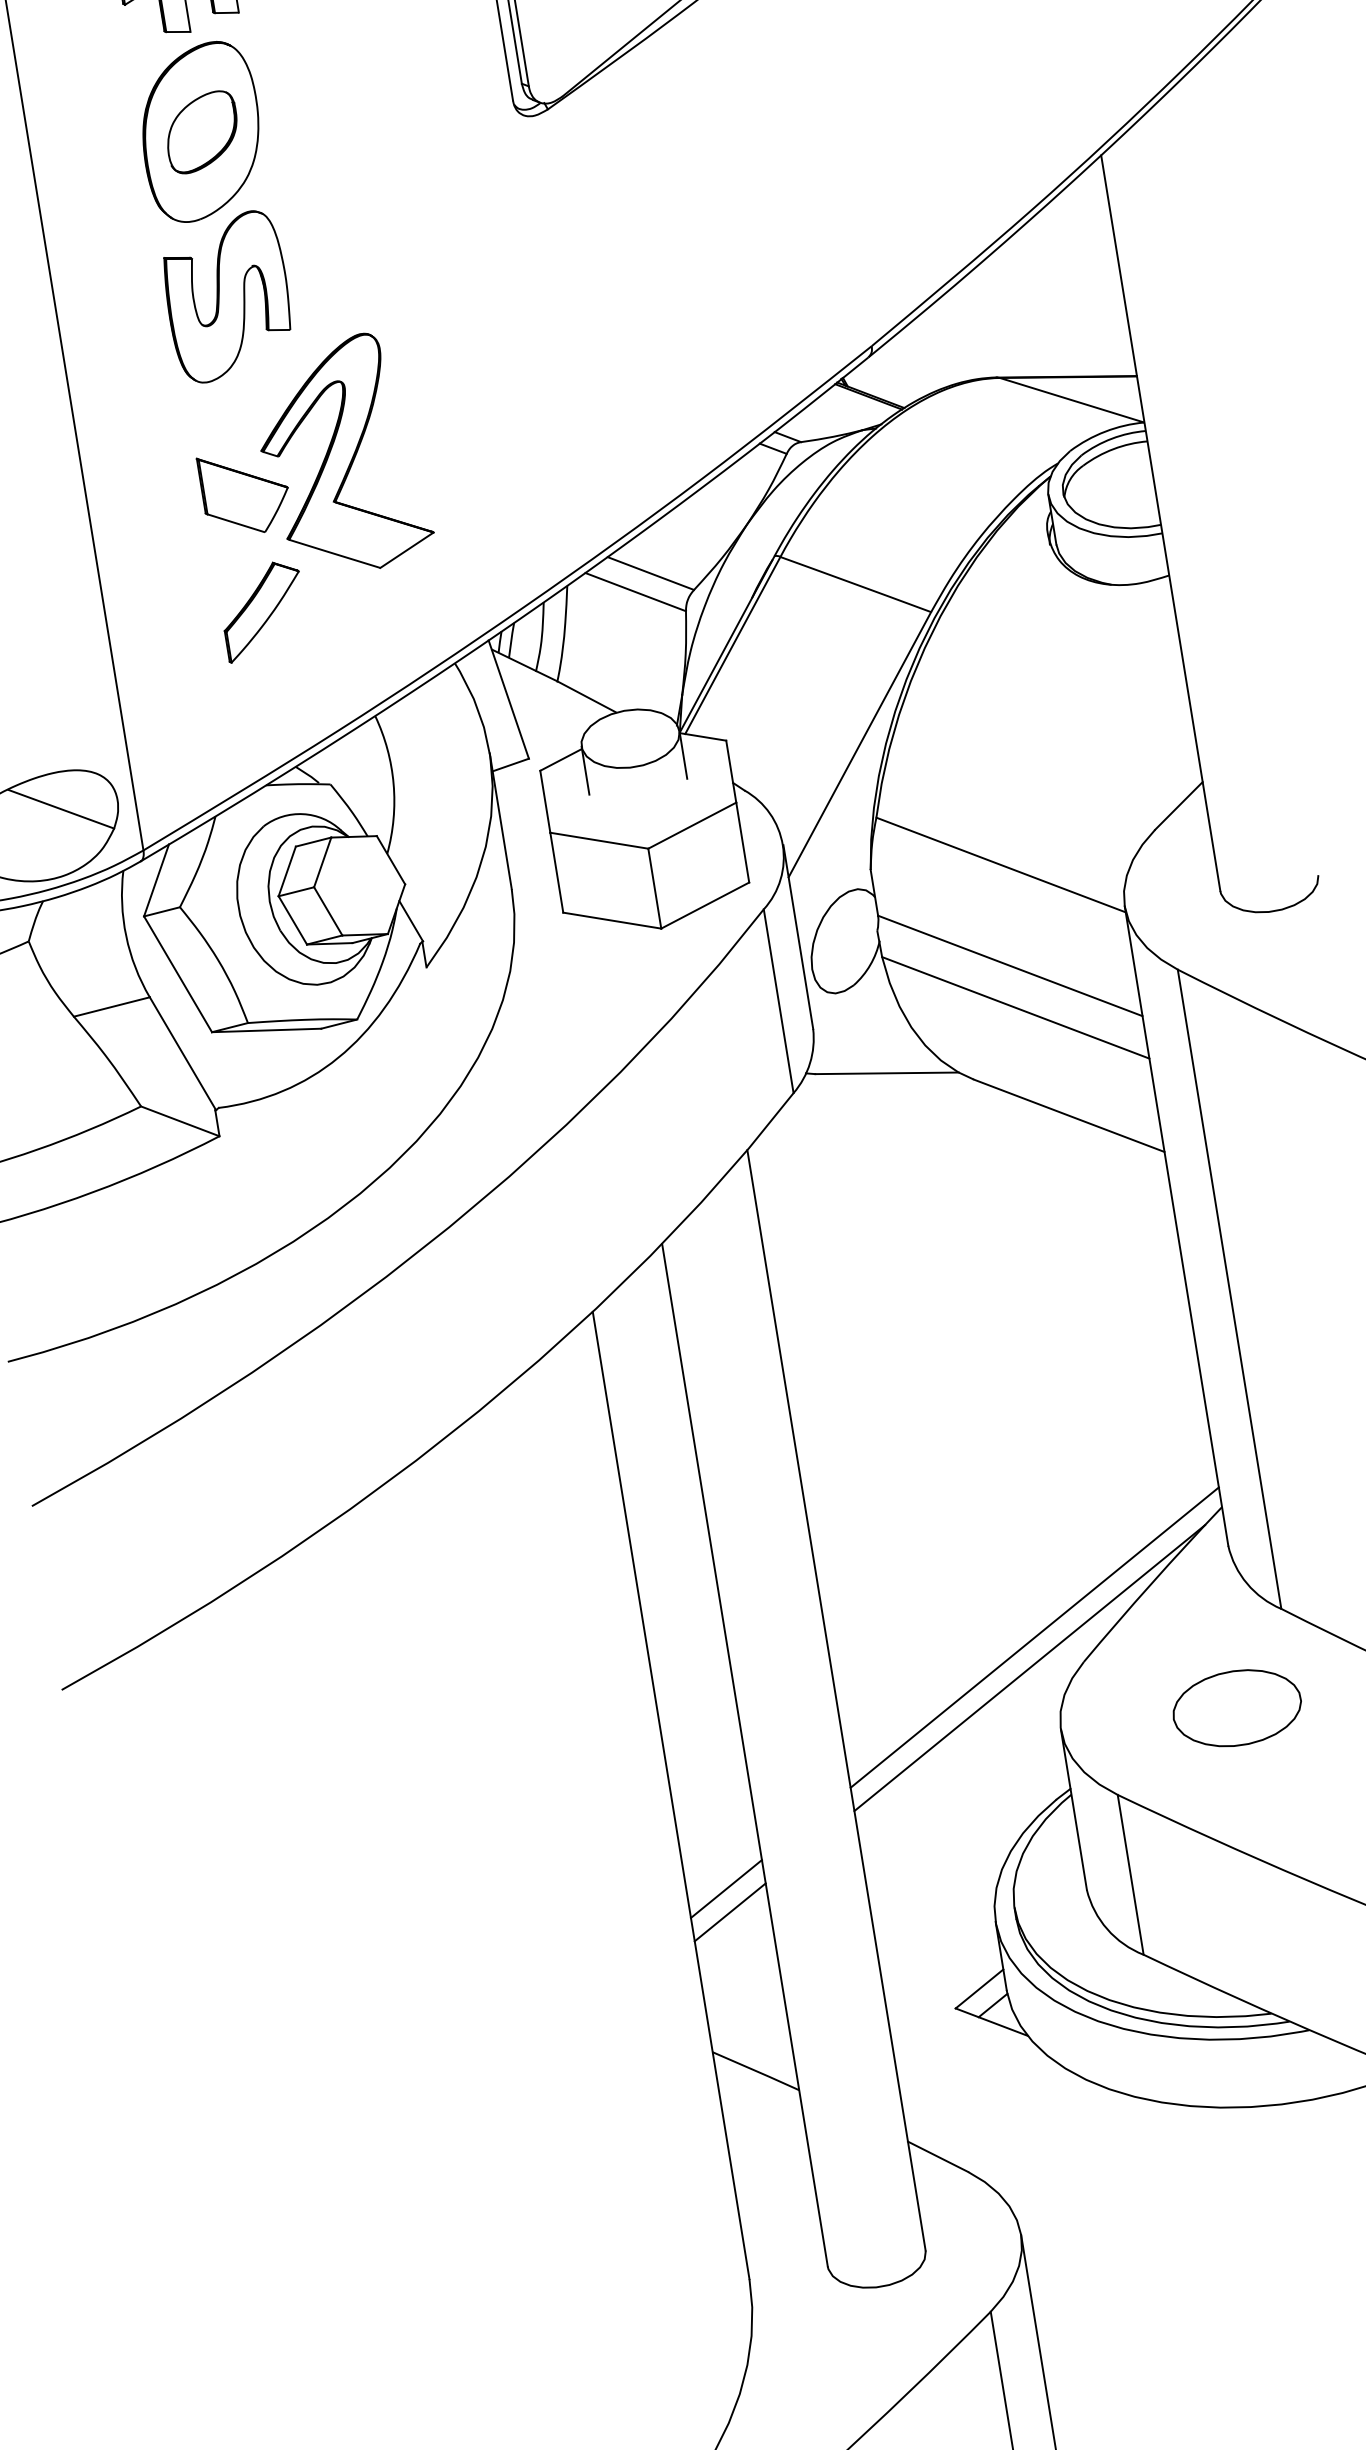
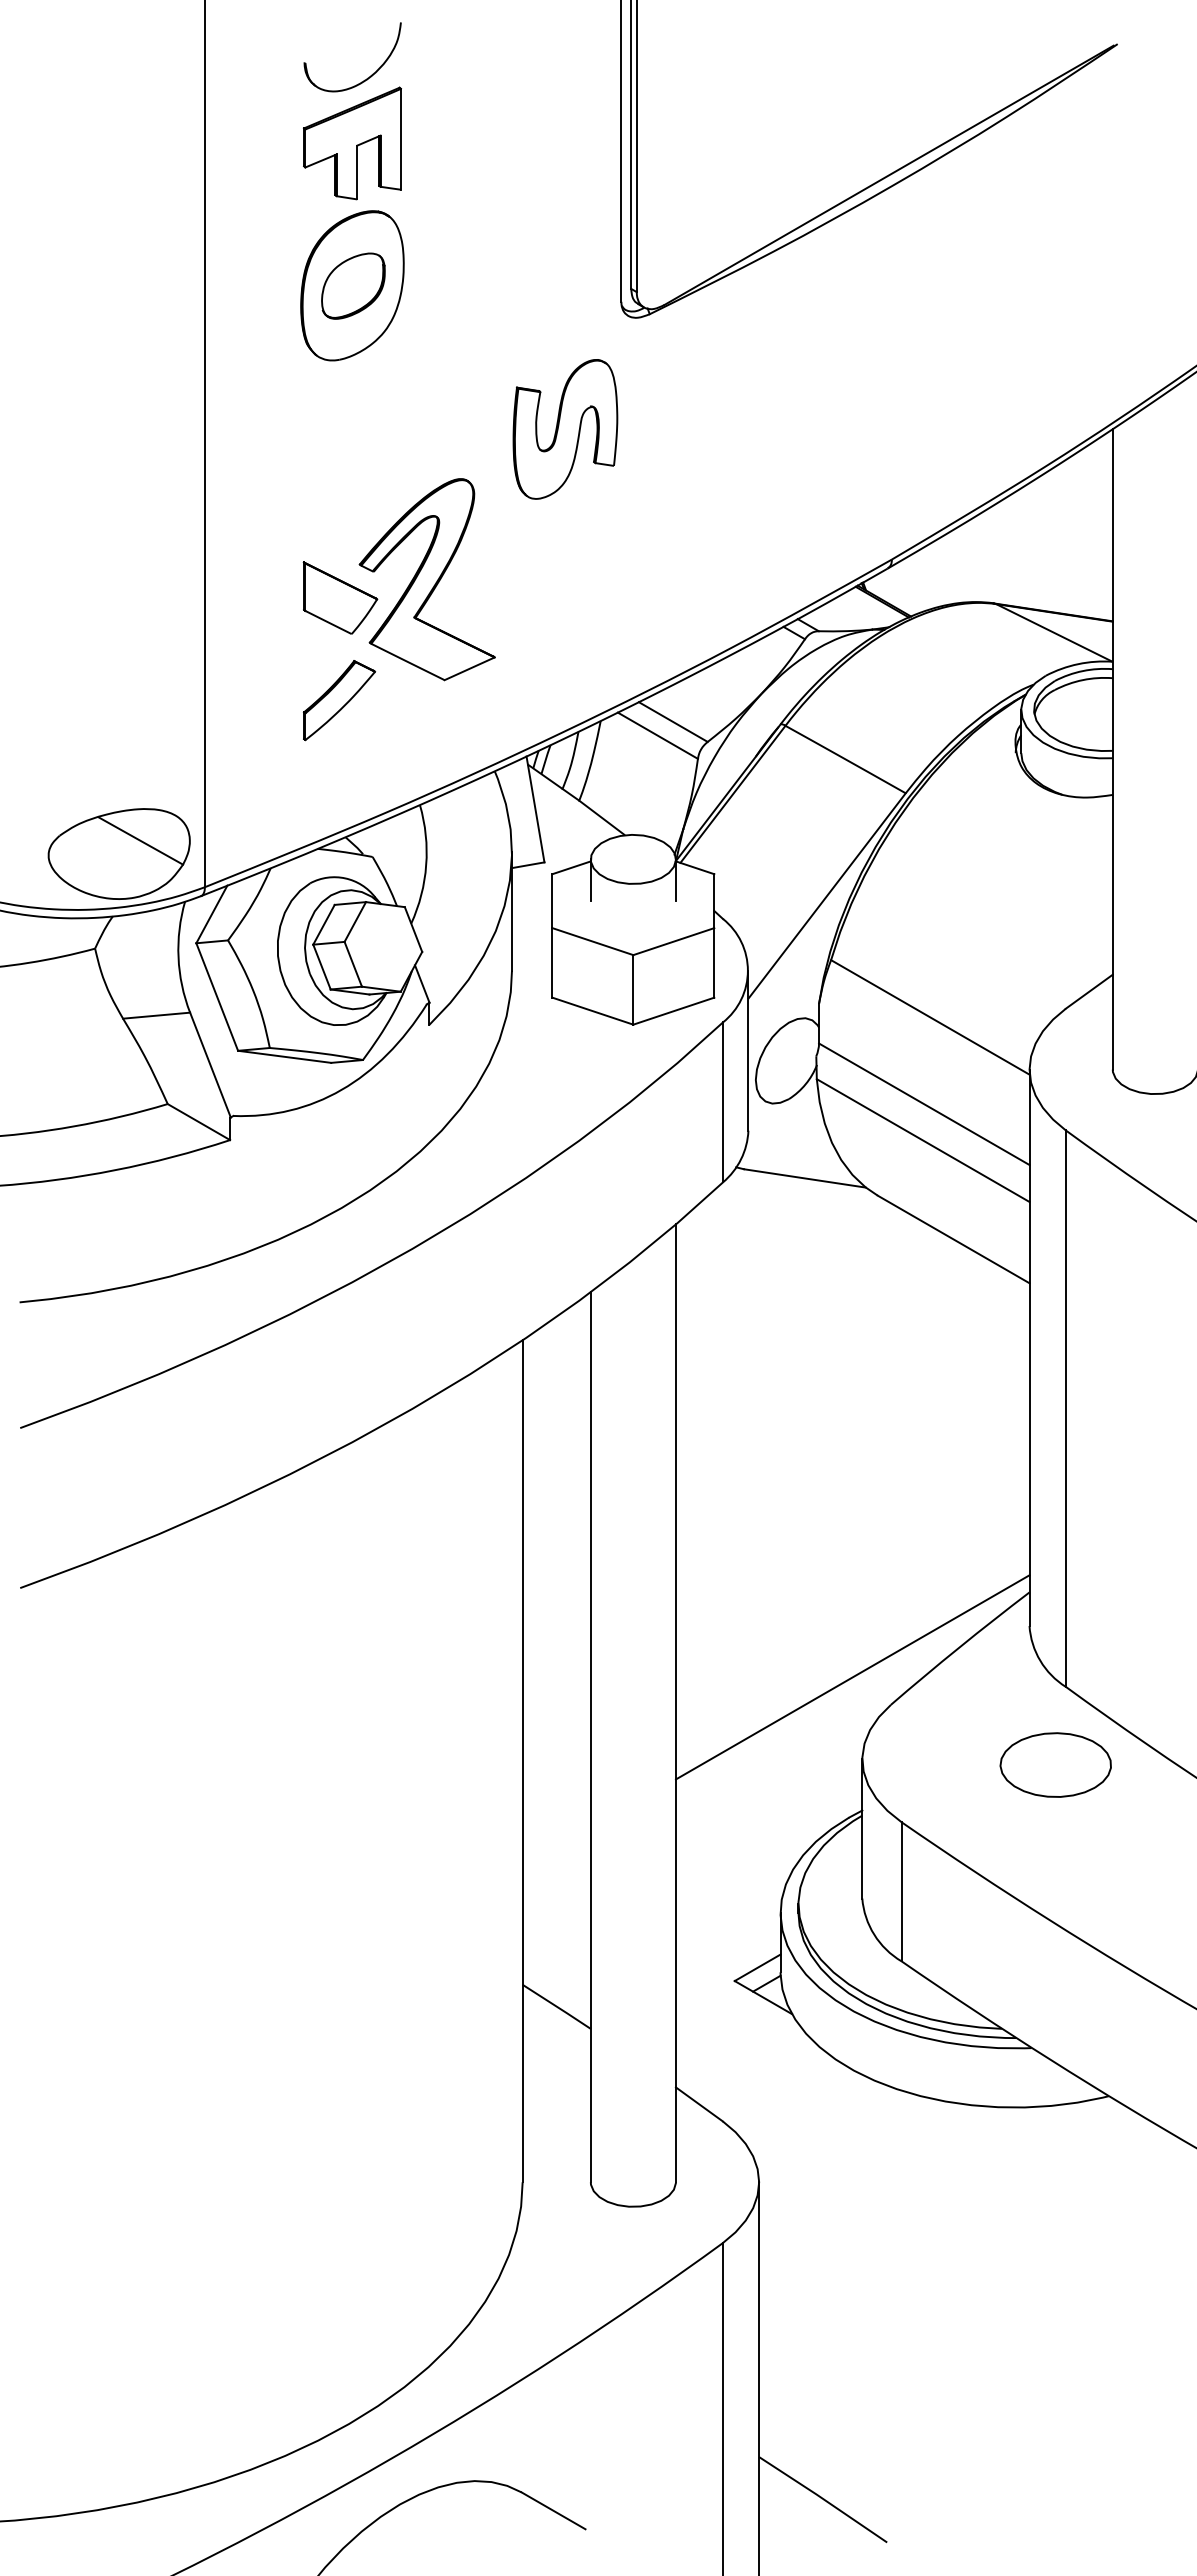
part: (227, 297) -> (565, 429), moved
line: (1028, 1668) -> (843, 1702), removed
part: (1236, 1707) -> (1055, 1764), moved
line: (726, 1888) -> (556, 1847), removed
line: (729, 1912) -> (556, 1868), removed

